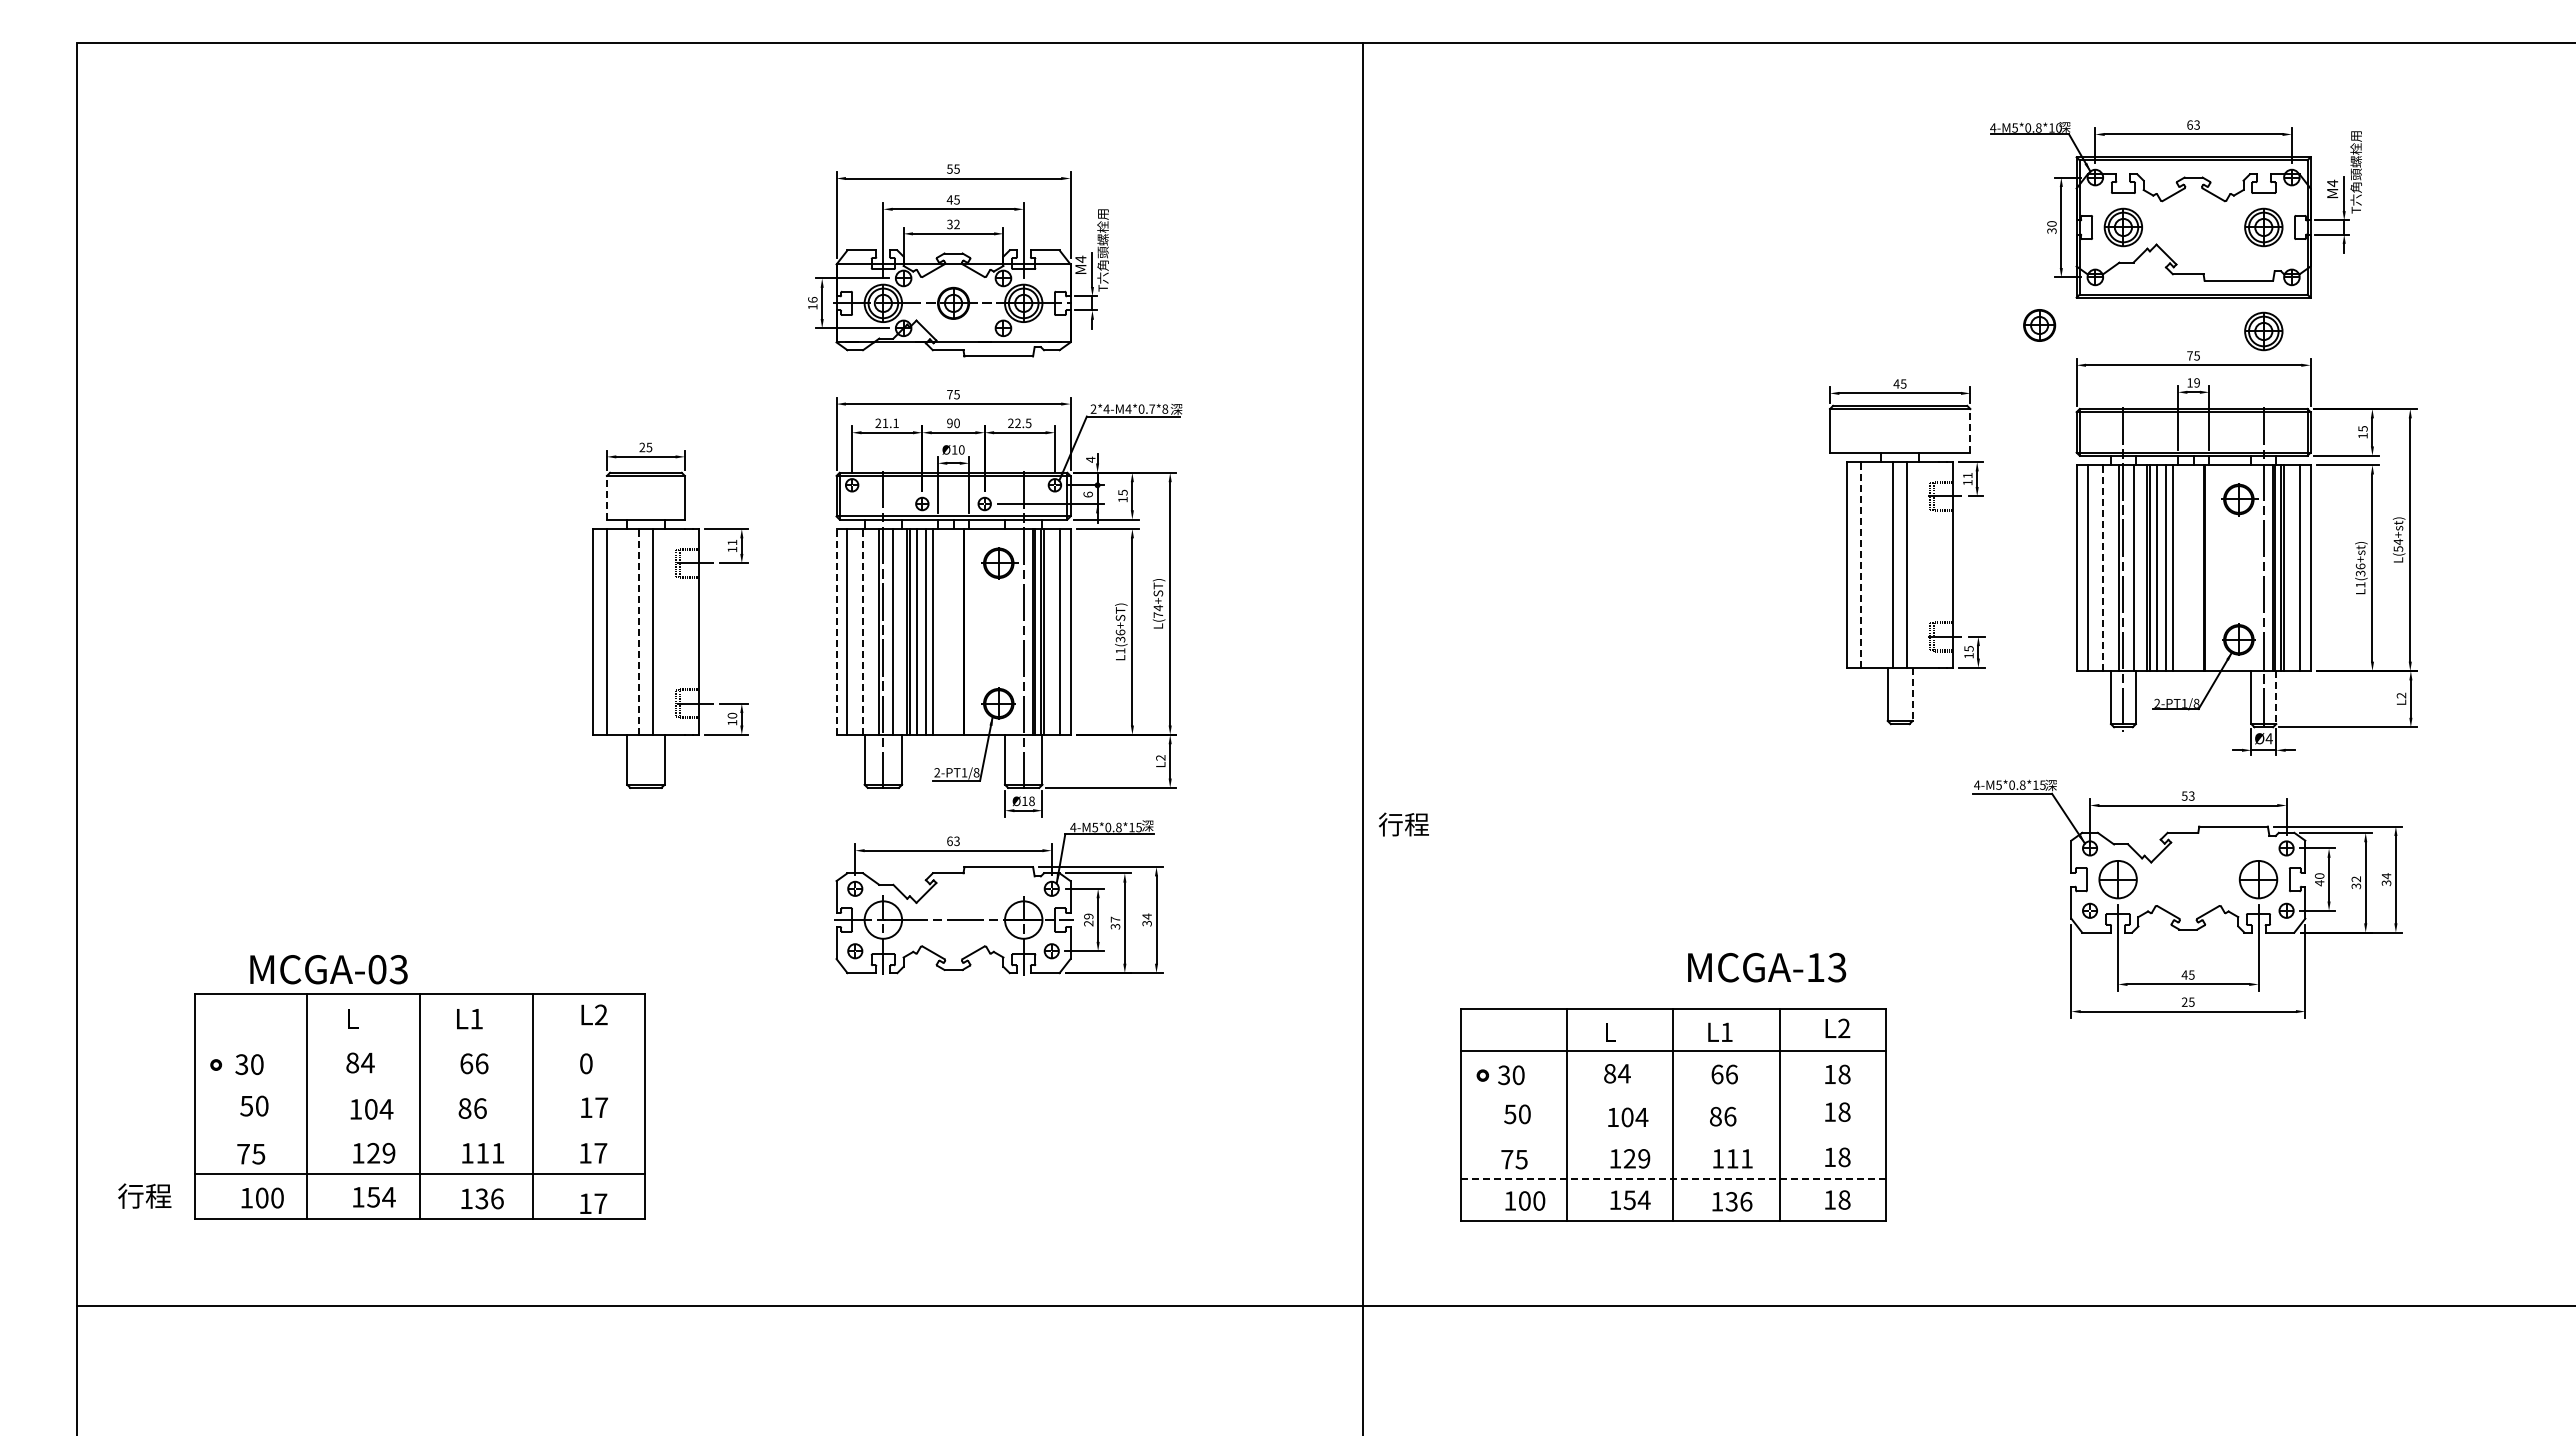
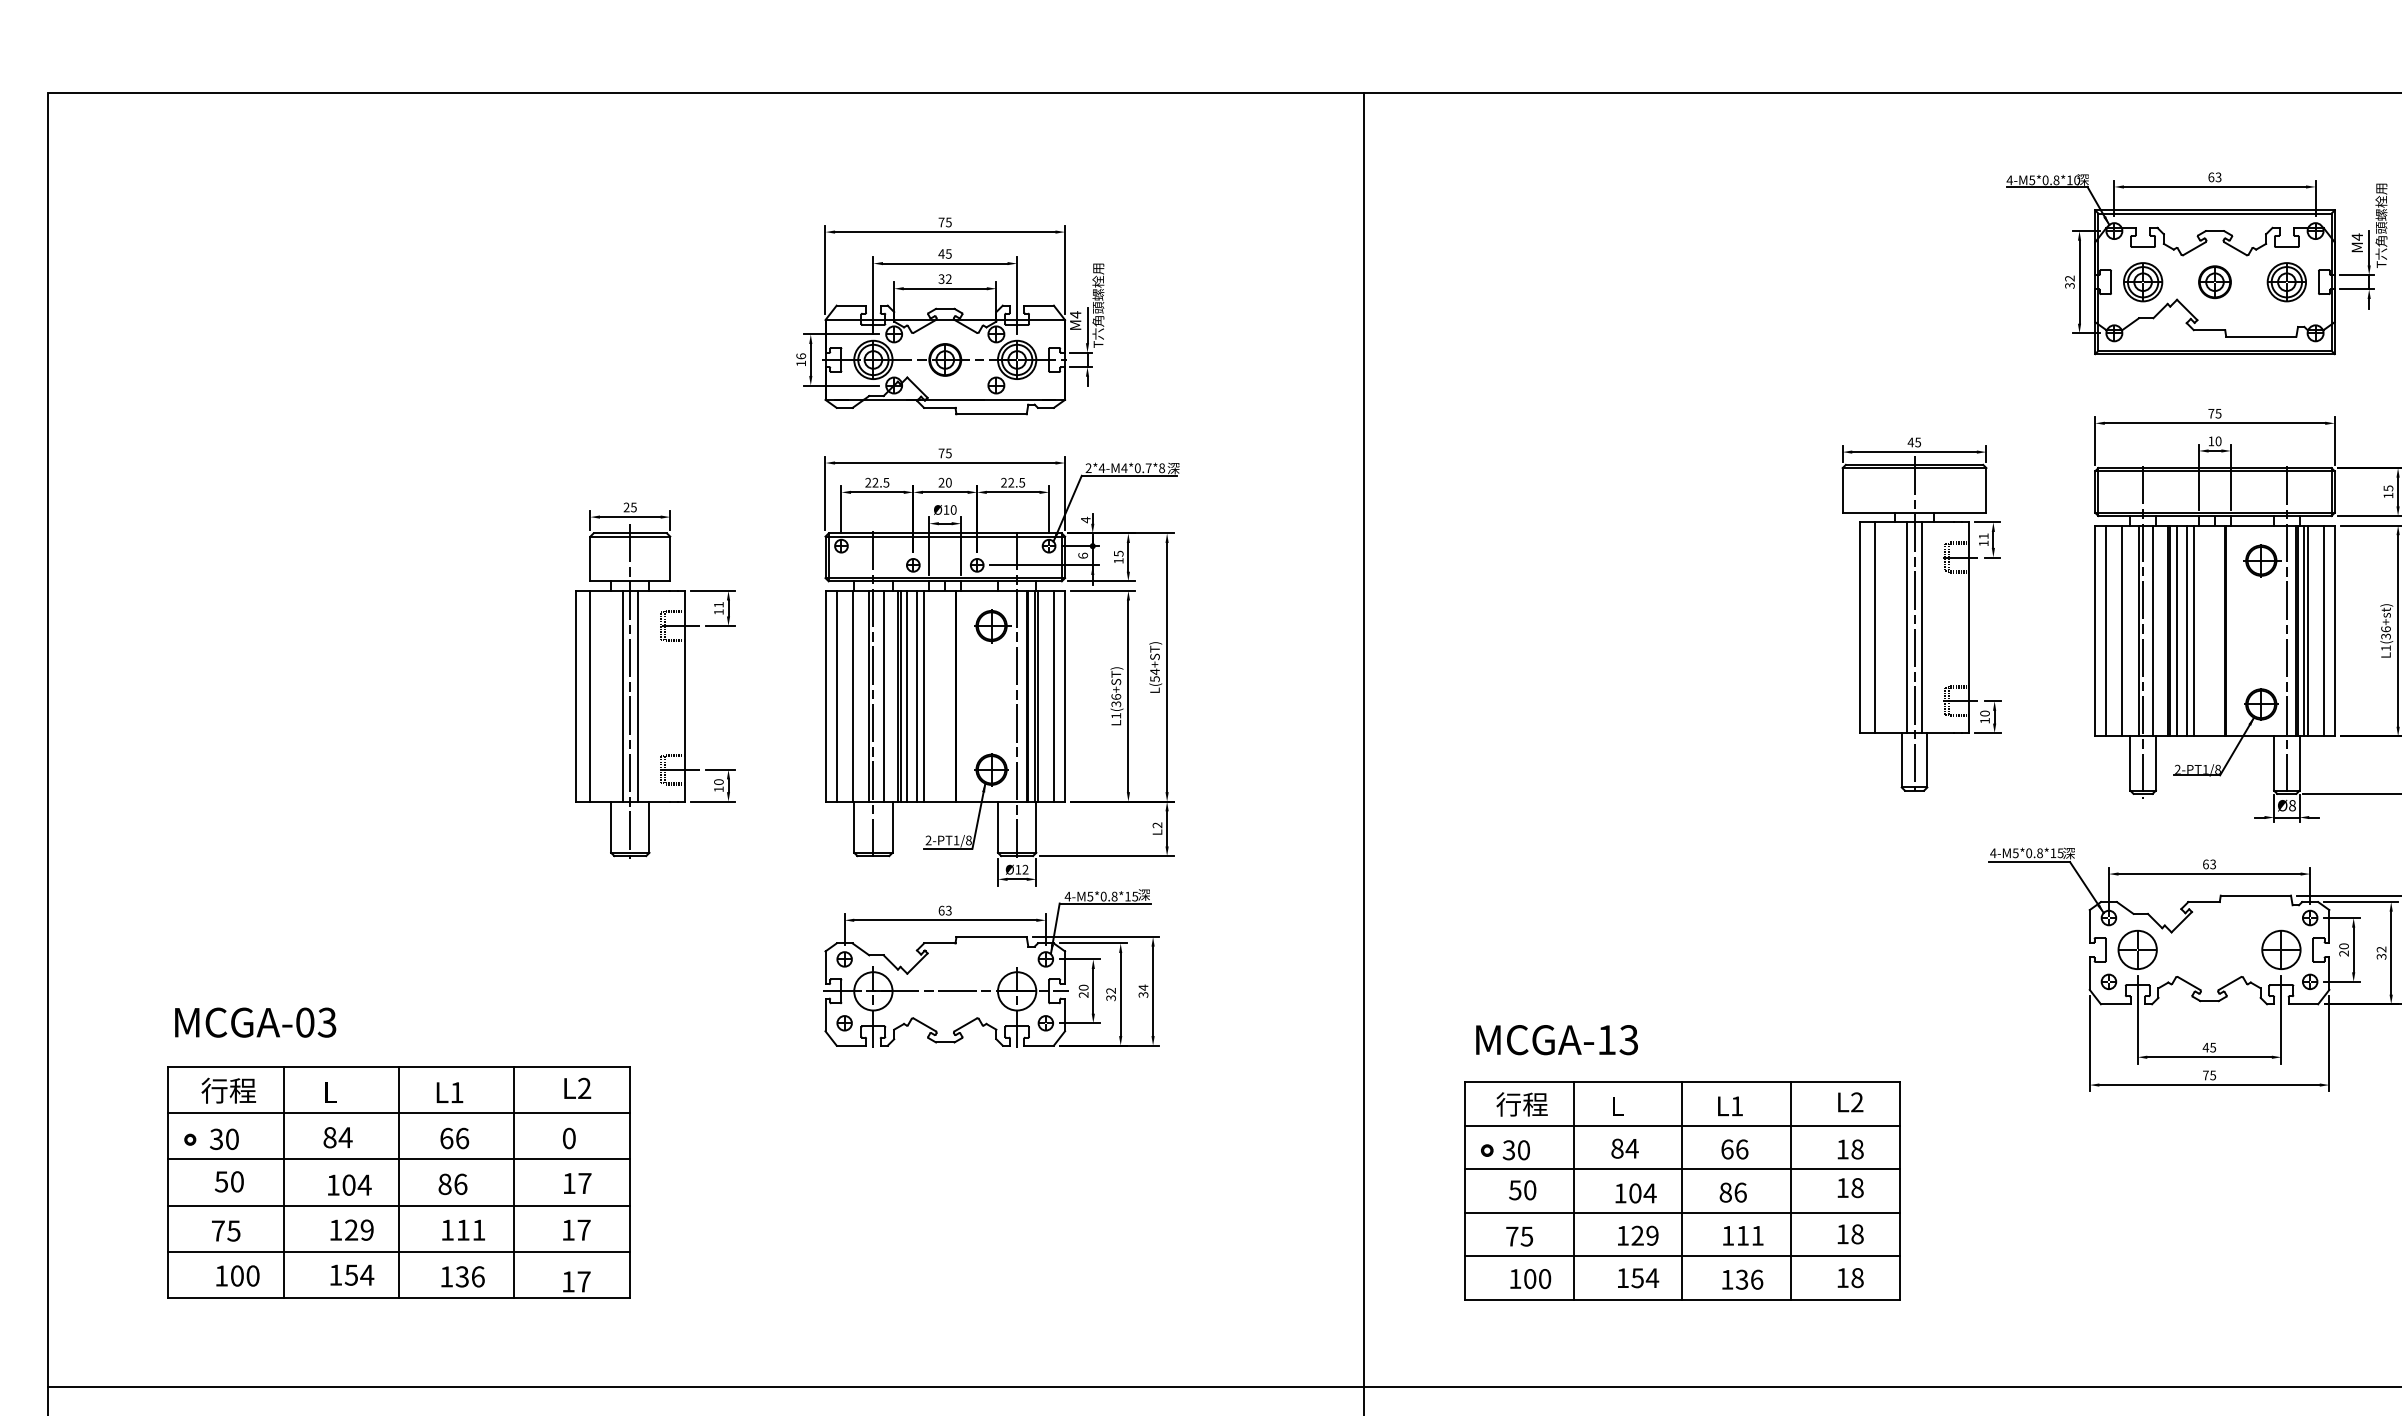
text: (949, 168) -> (941, 221), 55 -> 75
text: (2051, 223) -> (2069, 278), 30 -> 32
part: (2039, 325) -> (2214, 282), moved
part: (2263, 331) -> (2286, 388), removed
text: (2196, 382) -> (2217, 440), 19 -> 10
text: (890, 423) -> (880, 482), 21.1 -> 22.5
text: (949, 423) -> (941, 482), 90 -> 20
line: (1970, 430) -> (1986, 490), dashed -> solid
line: (606, 497) -> (589, 558), dashed -> solid
line: (1900, 560) -> (1914, 623), added
line: (1861, 564) -> (1874, 627), dashed -> solid
line: (2103, 568) -> (2122, 631), dashed -> solid
text: (1158, 614) -> (1155, 678), L(74+ST) -> L(54+ST)
line: (645, 627) -> (629, 691), added
line: (638, 631) -> (622, 695), dashed -> solid
line: (836, 631) -> (825, 695), dashed -> solid
line: (863, 631) -> (853, 695), dashed -> solid
text: (1968, 648) -> (1984, 713), 15 -> 10
line: (1912, 694) -> (1927, 760), dashed -> solid
line: (2276, 697) -> (2299, 763), dashed -> solid
text: (2268, 738) -> (2291, 805), Ø4 -> Ø8
text: (2184, 795) -> (2205, 863), 53 -> 63
text: (1031, 801) -> (1025, 869), Ø18 -> Ø12
text: (1403, 824) -> (1521, 1104), moved
text: (2319, 883) -> (2343, 953), 40 -> 20
text: (1088, 916) -> (1083, 987), 29 -> 20
text: (1115, 919) -> (1111, 990), 37 -> 32
text: (1767, 967) -> (1557, 1039), moved
text: (328, 969) -> (255, 1022), moved
text: (2184, 1001) -> (2205, 1074), 25 -> 75
line: (419, 1039) -> (398, 1113), added
line: (419, 1084) -> (398, 1159), added
line: (1673, 1093) -> (1682, 1168), added
line: (419, 1129) -> (398, 1205), added
line: (1673, 1136) -> (1682, 1212), added
line: (1673, 1178) -> (1682, 1255), dashed -> solid
text: (144, 1195) -> (228, 1090), moved

